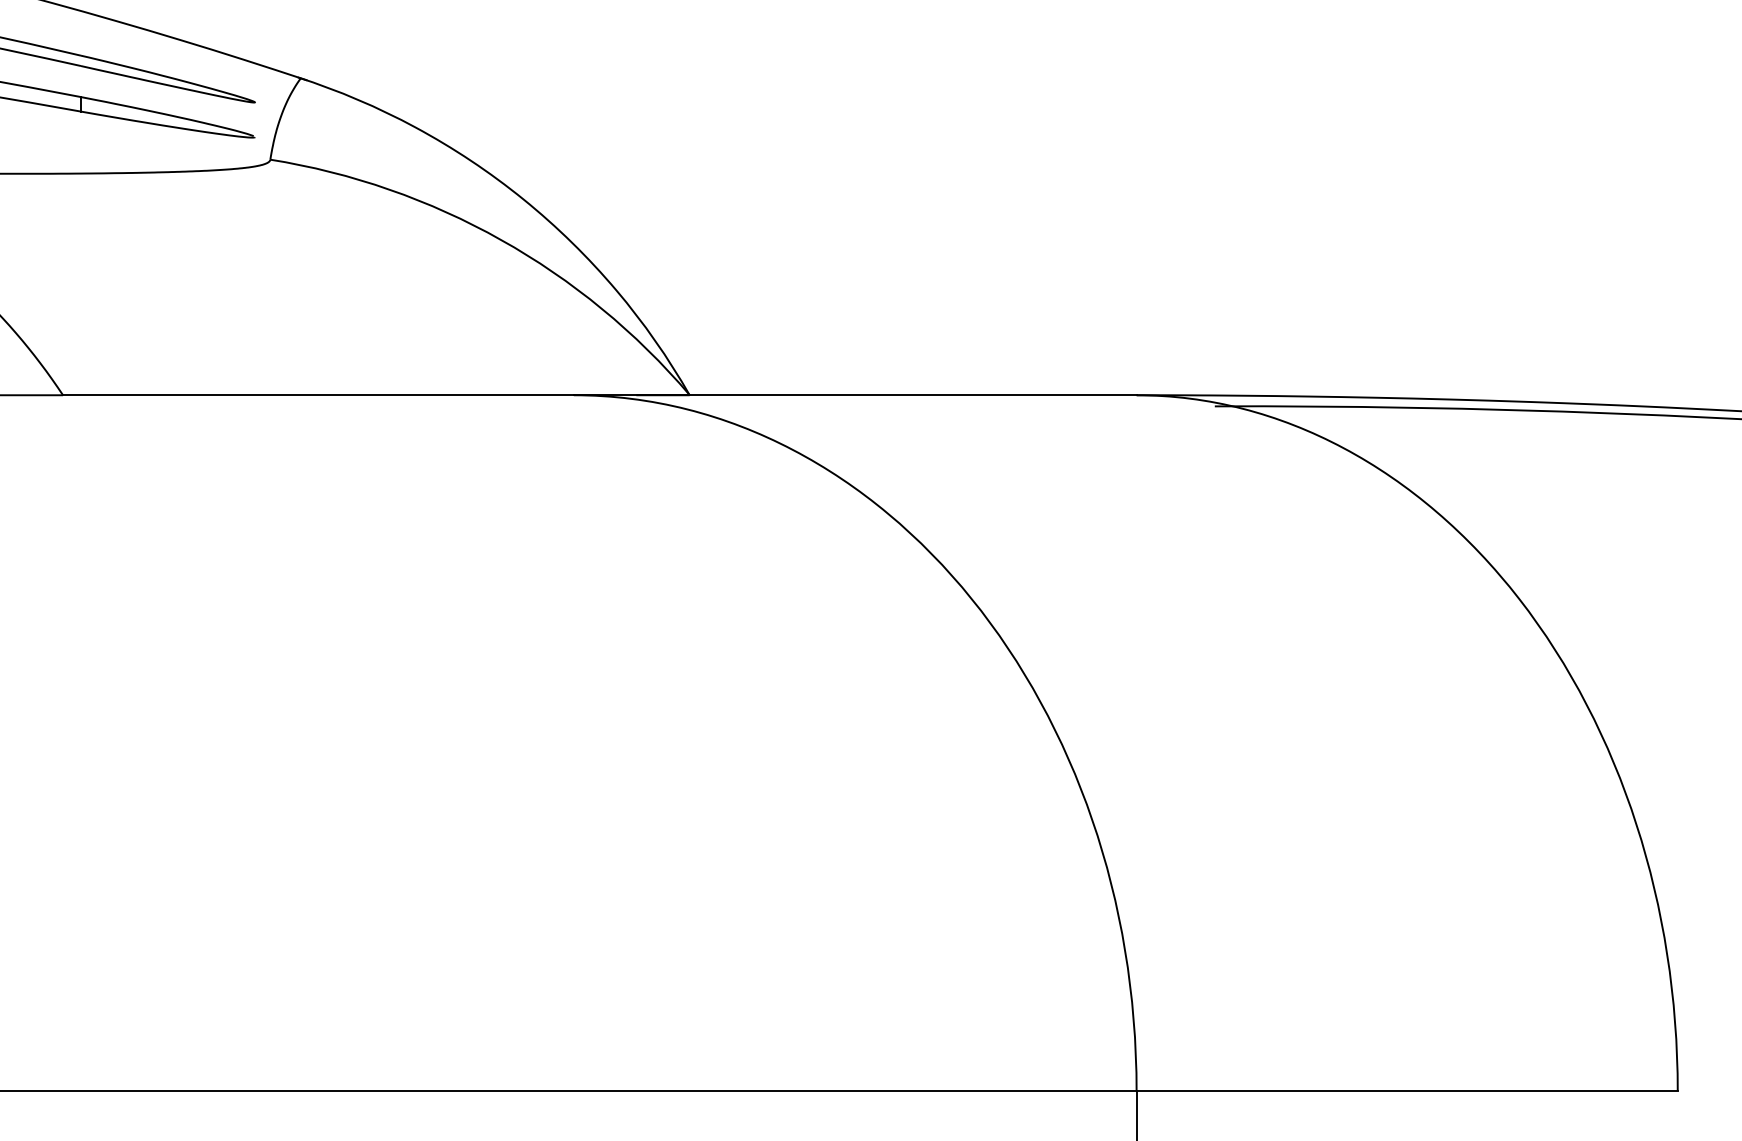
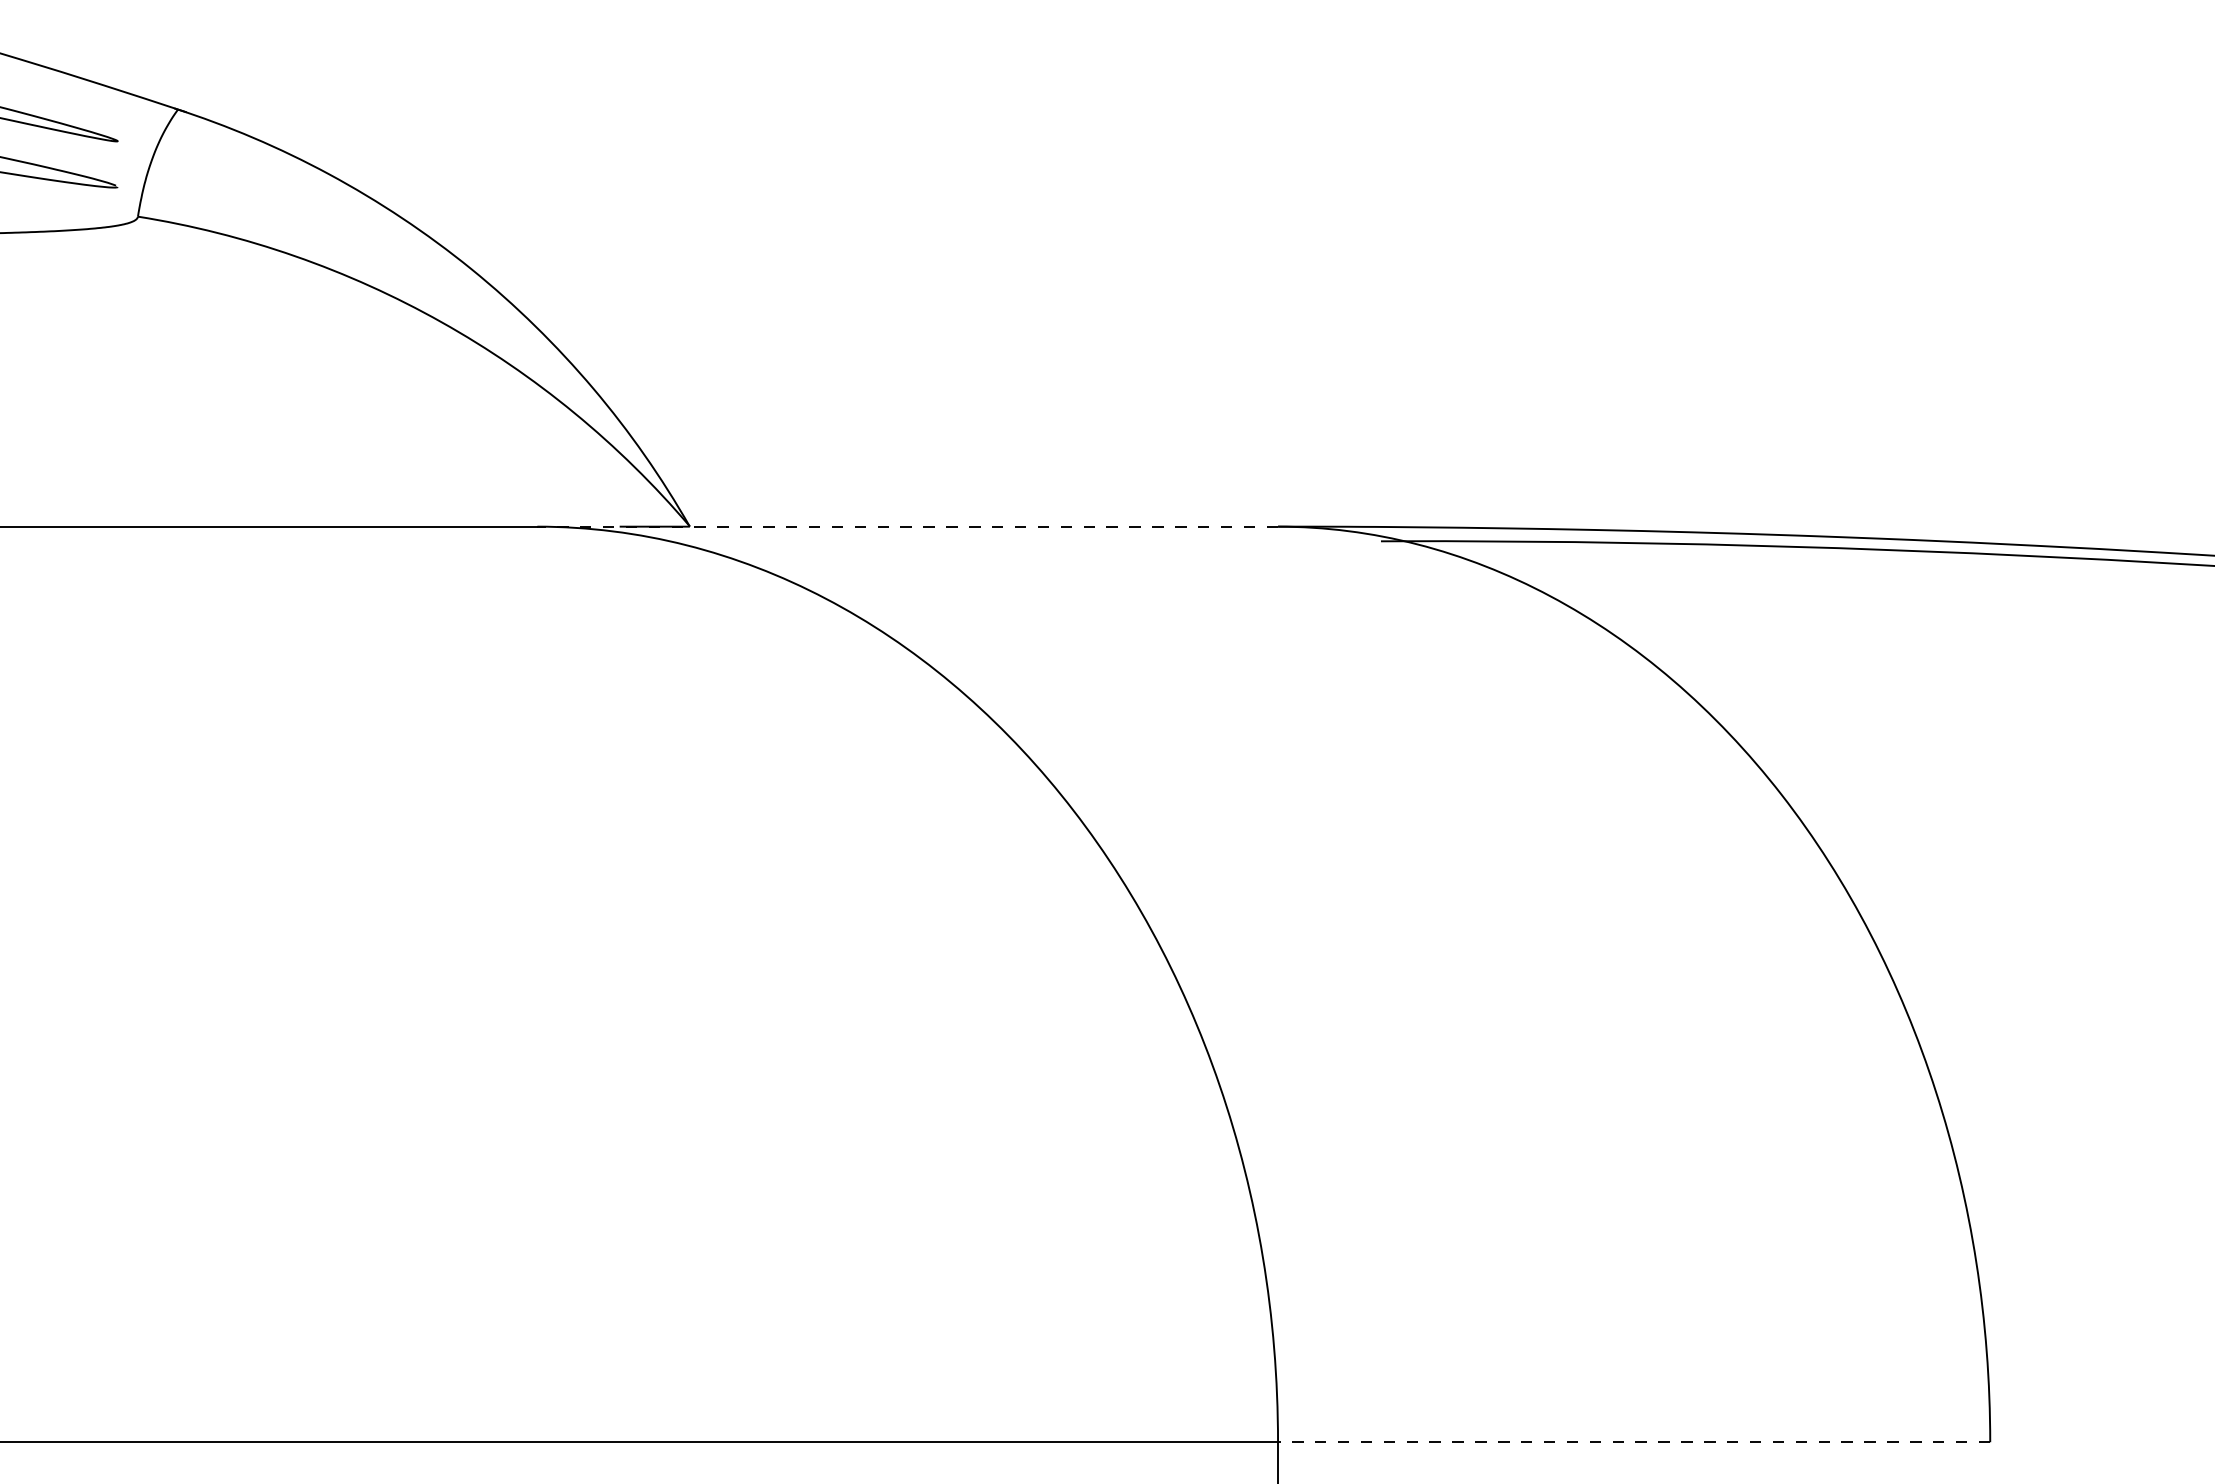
line: (854, 395) -> (906, 526), solid -> dashed
line: (1407, 1090) -> (1634, 1441), solid -> dashed

